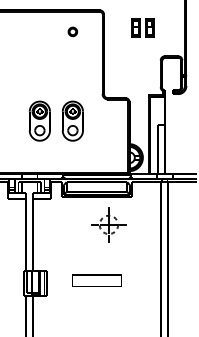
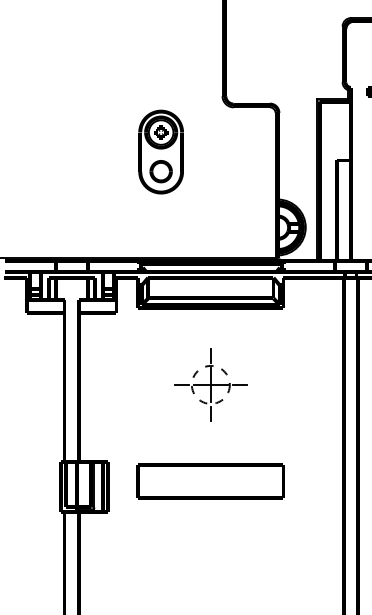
part: (39, 120) -> (92, 150), removed
part: (108, 224) -> (209, 384), moved
part: (96, 280) -> (209, 481), size x1.43

